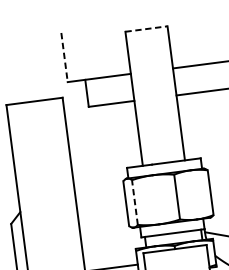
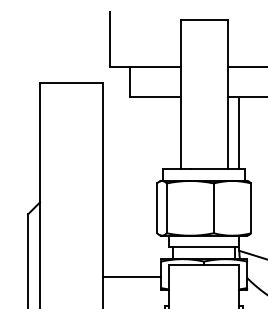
line: (146, 28) -> (204, 19), dashed -> solid
line: (64, 57) -> (110, 39), dashed -> solid
line: (191, 125) -> (239, 132), added
line: (134, 202) -> (166, 208), dashed -> solid

